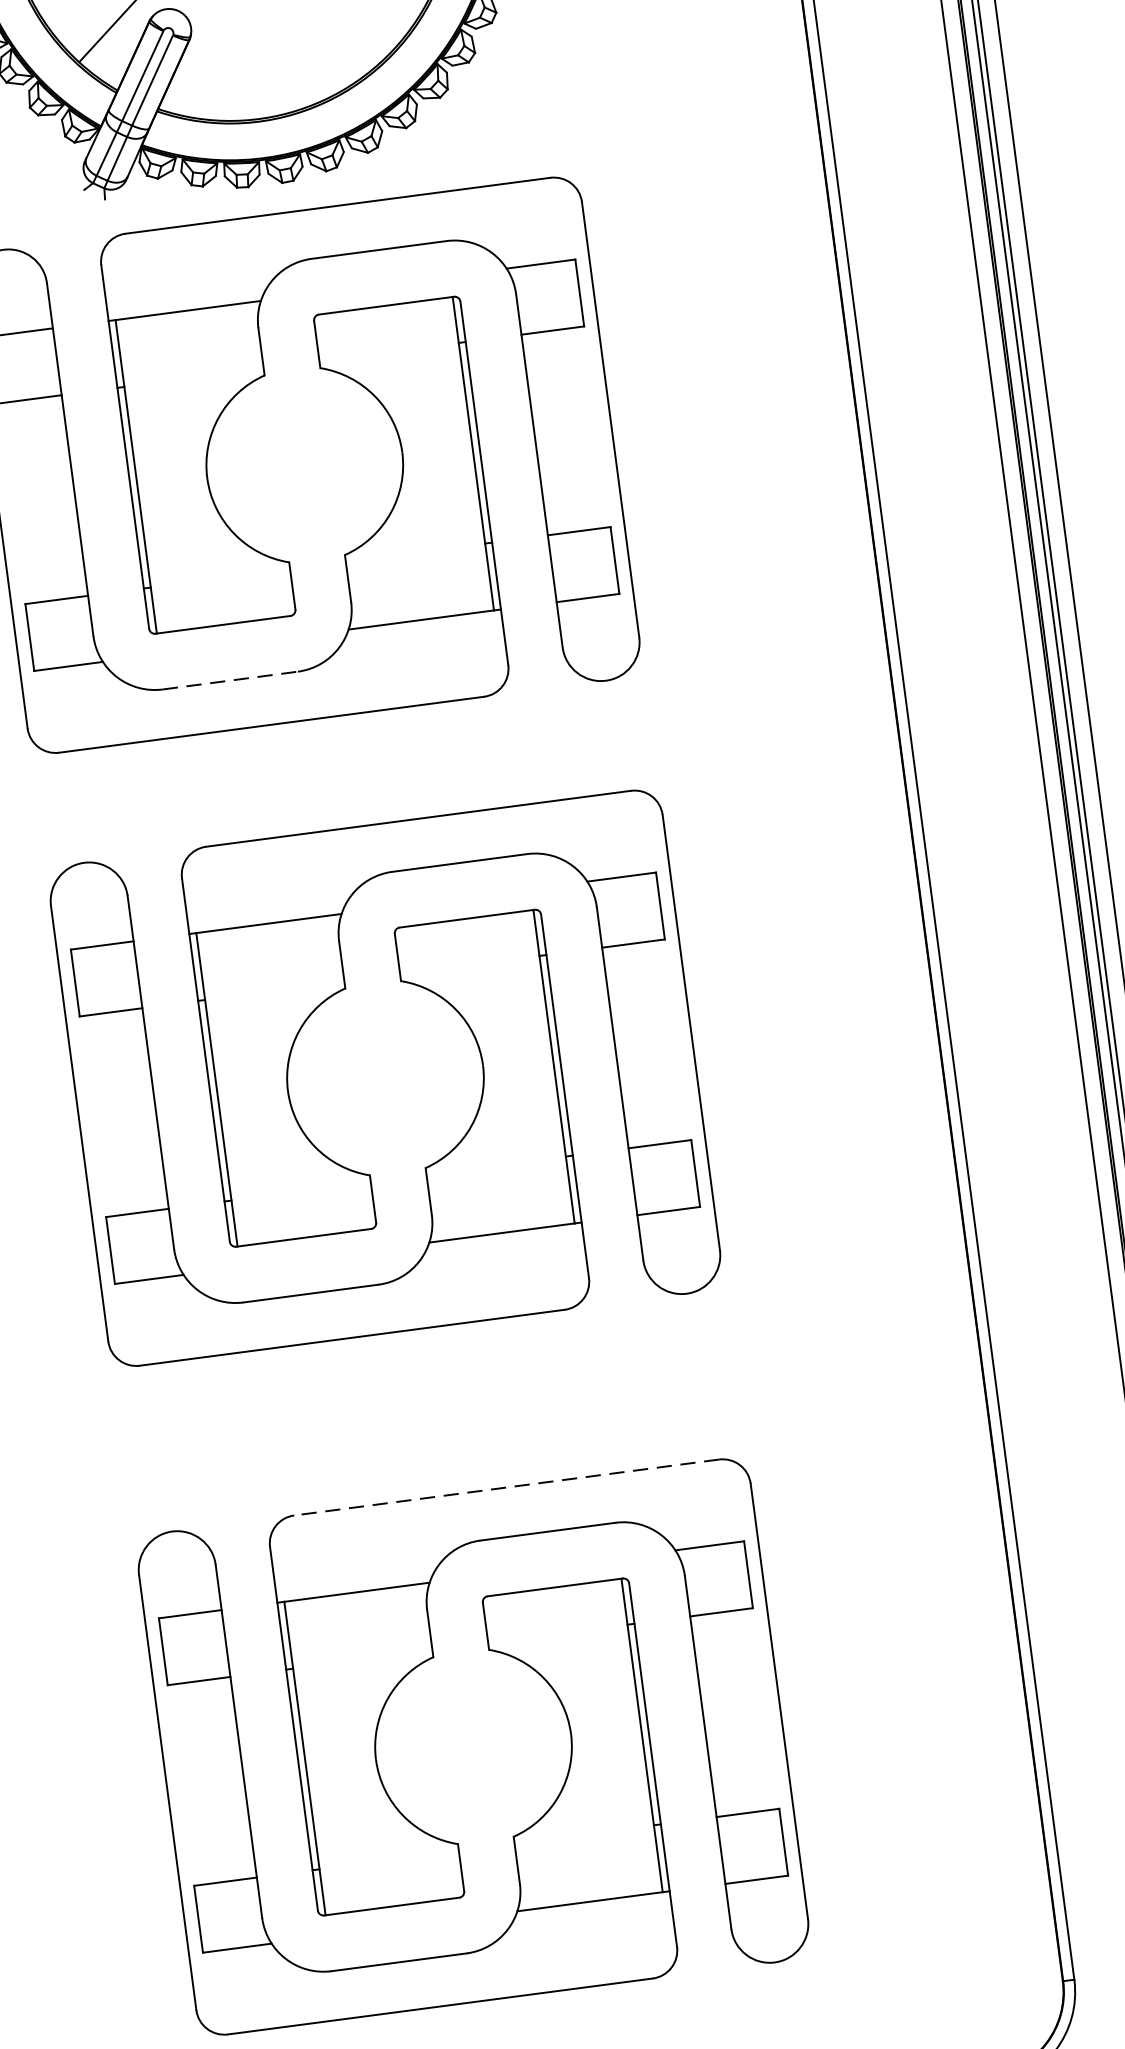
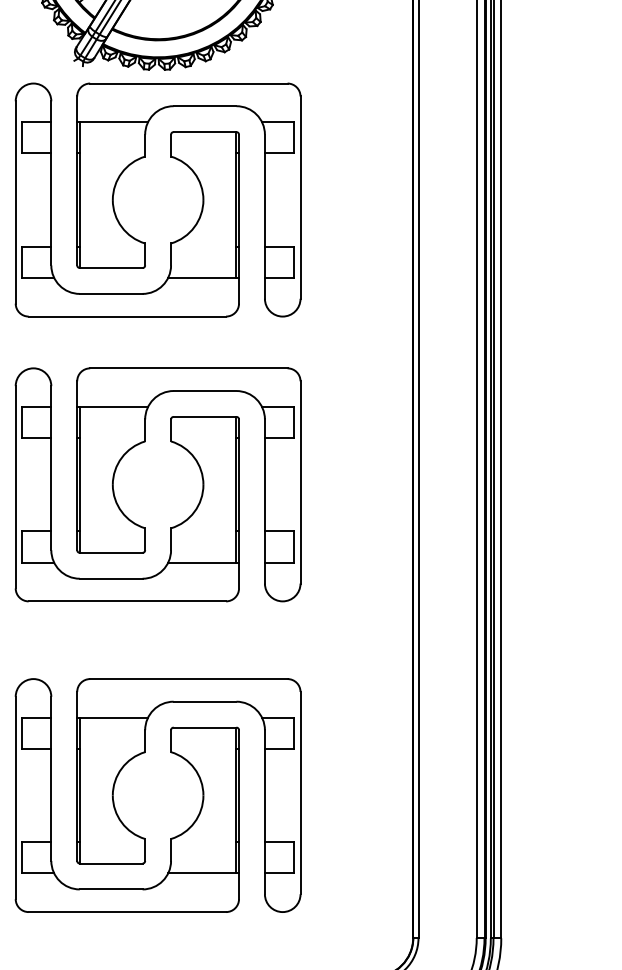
line: (230, 679) -> (111, 293), dashed -> solid
line: (506, 1488) -> (188, 679), dashed -> solid

